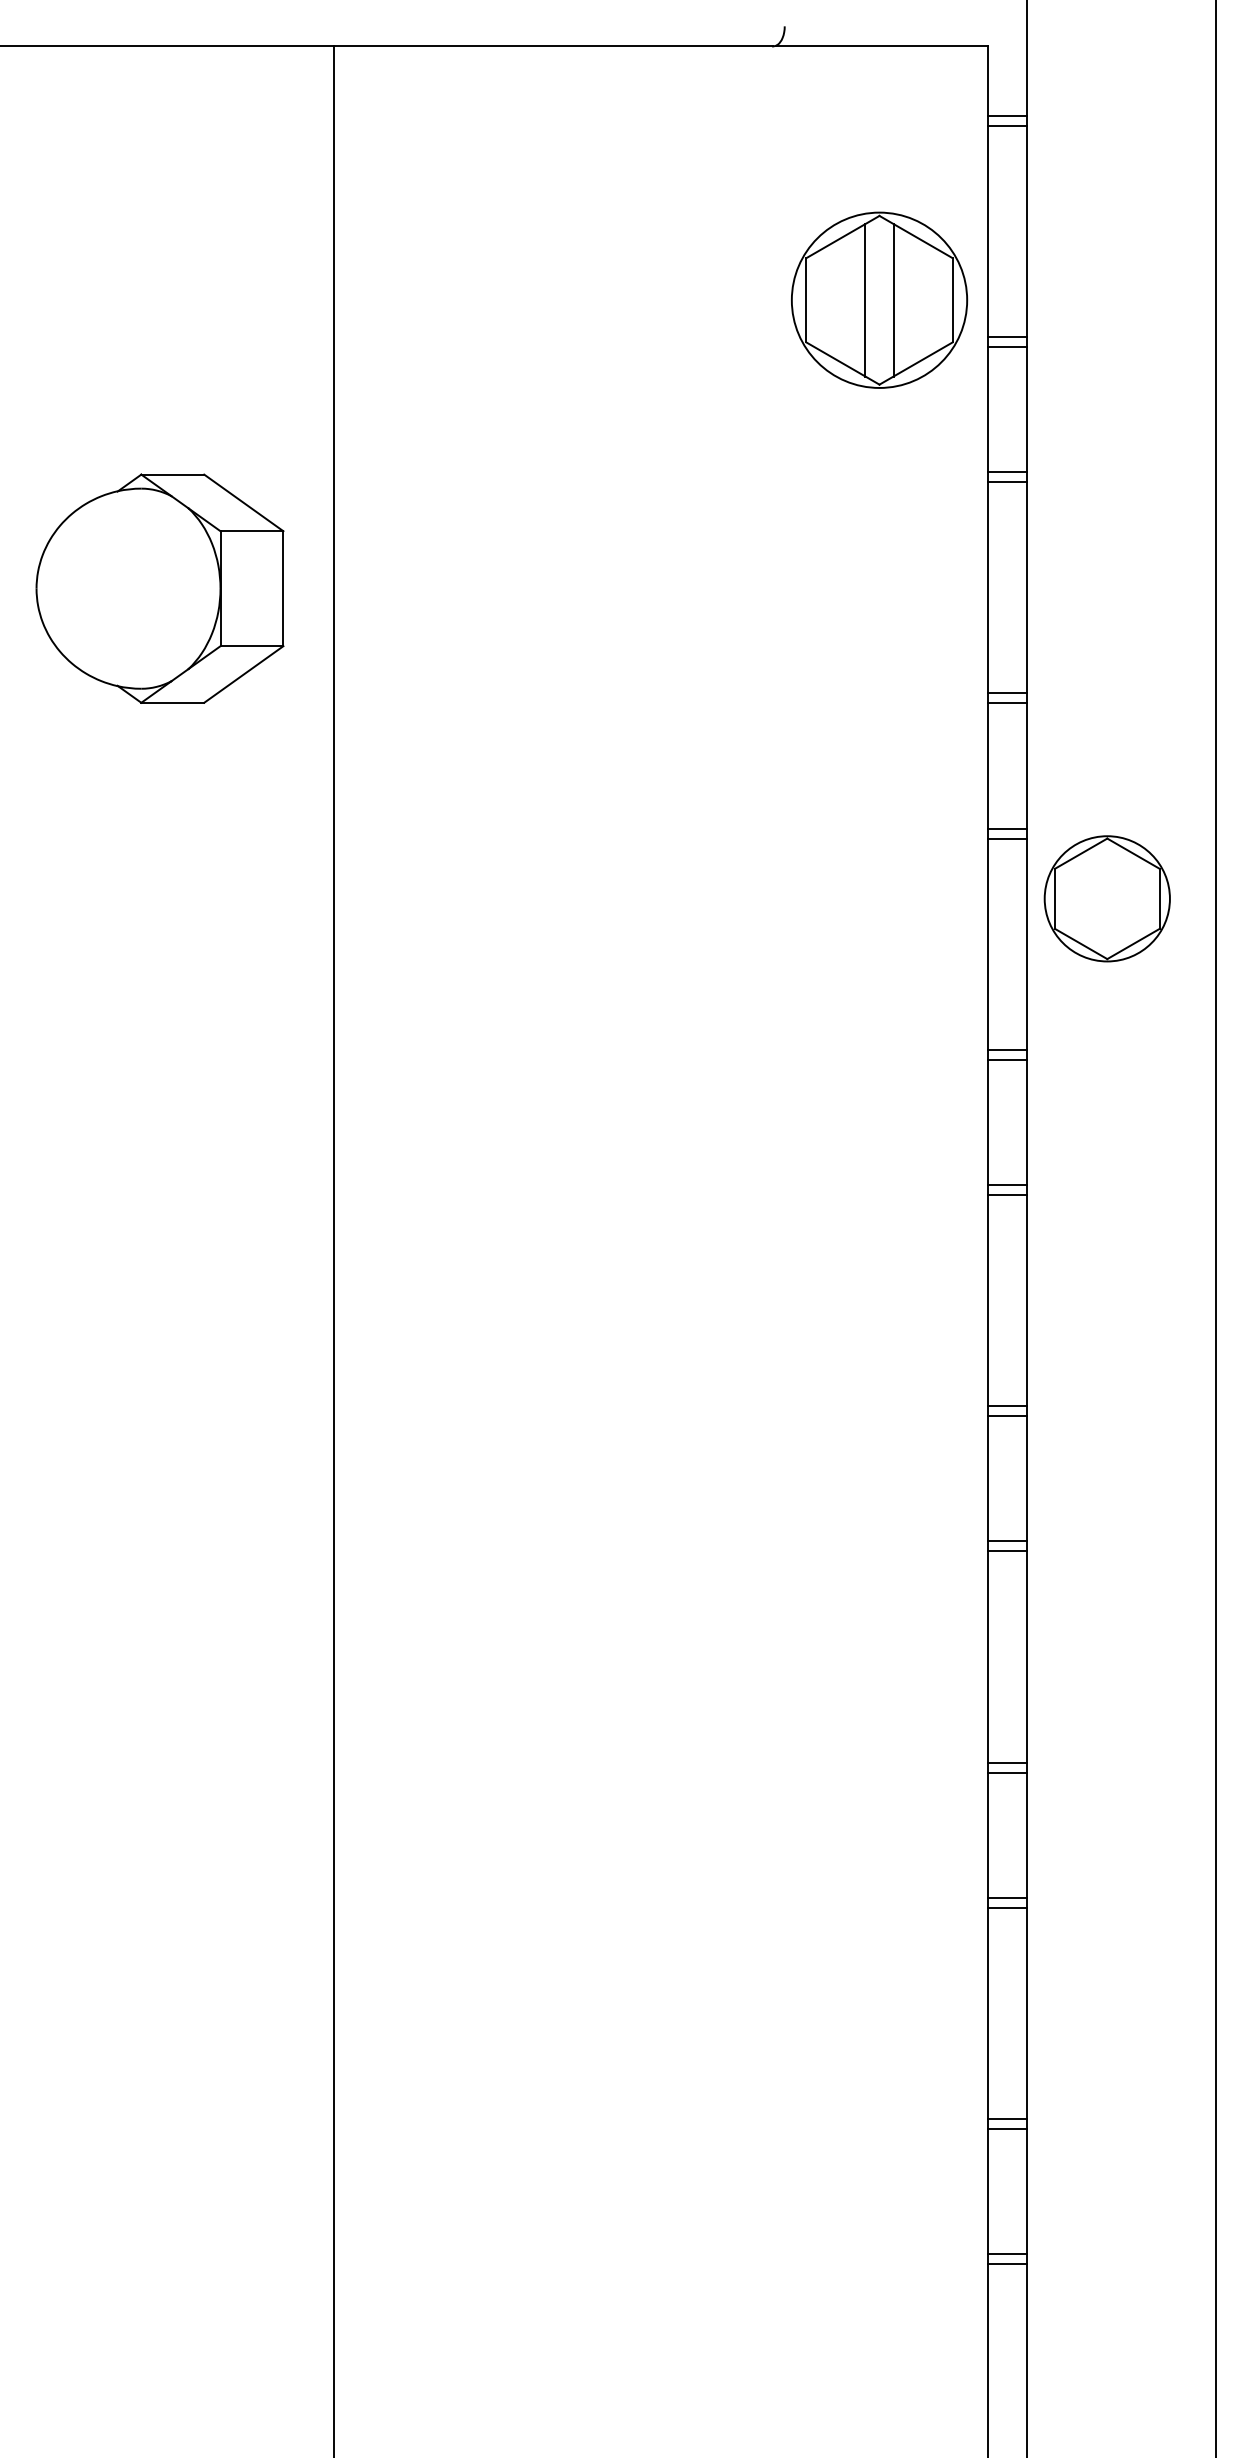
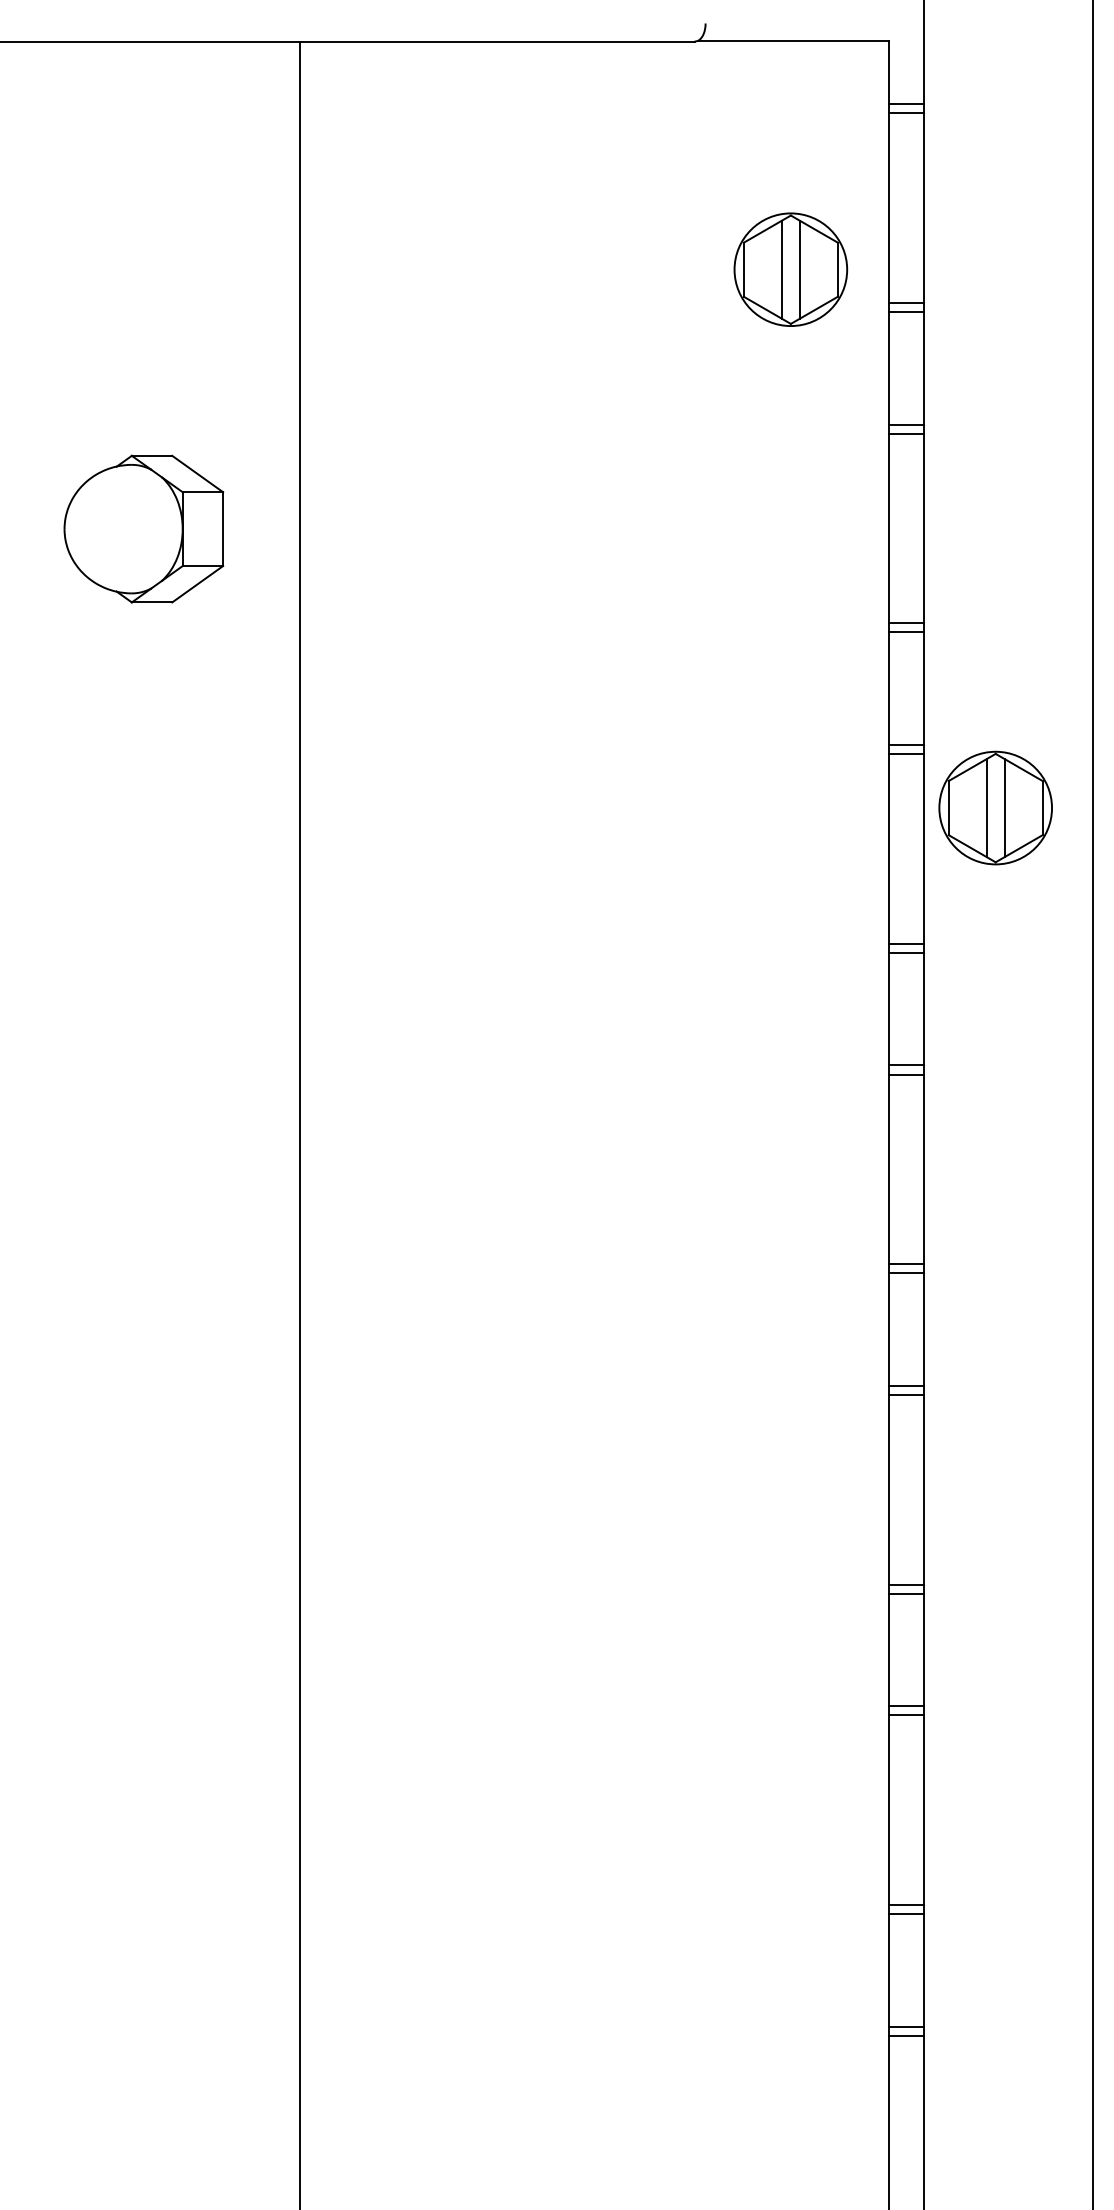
part: (879, 299) -> (790, 269), size x0.71
part: (159, 587) -> (143, 528), size x0.71
line: (1097, 899) -> (986, 808), added
line: (1117, 899) -> (1004, 808), added

